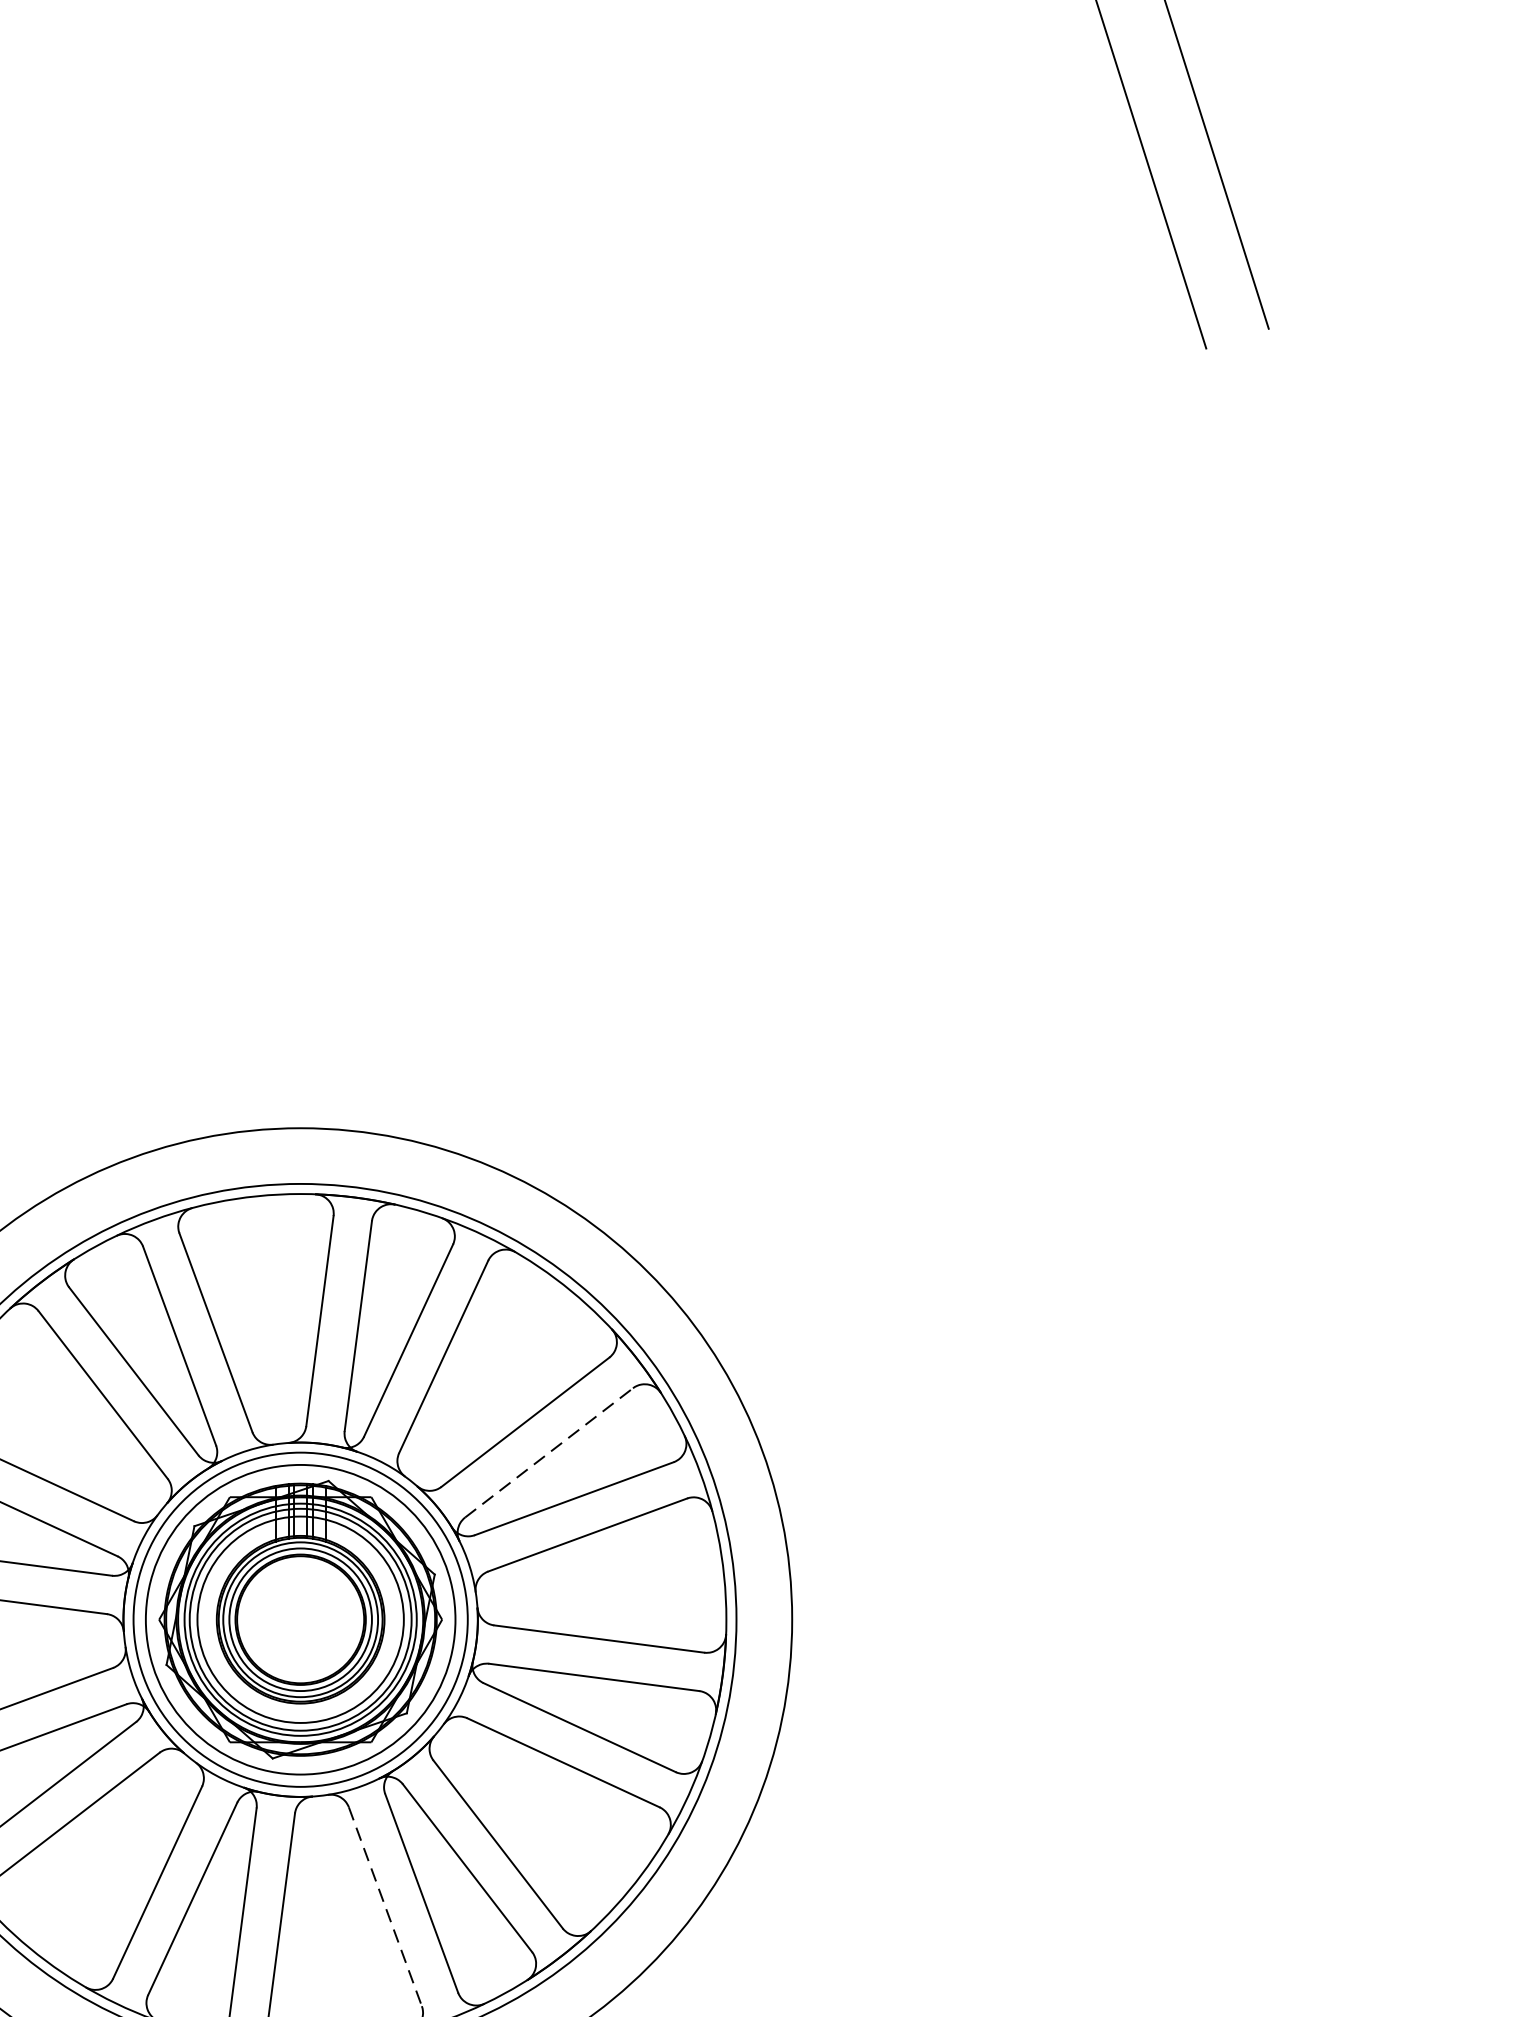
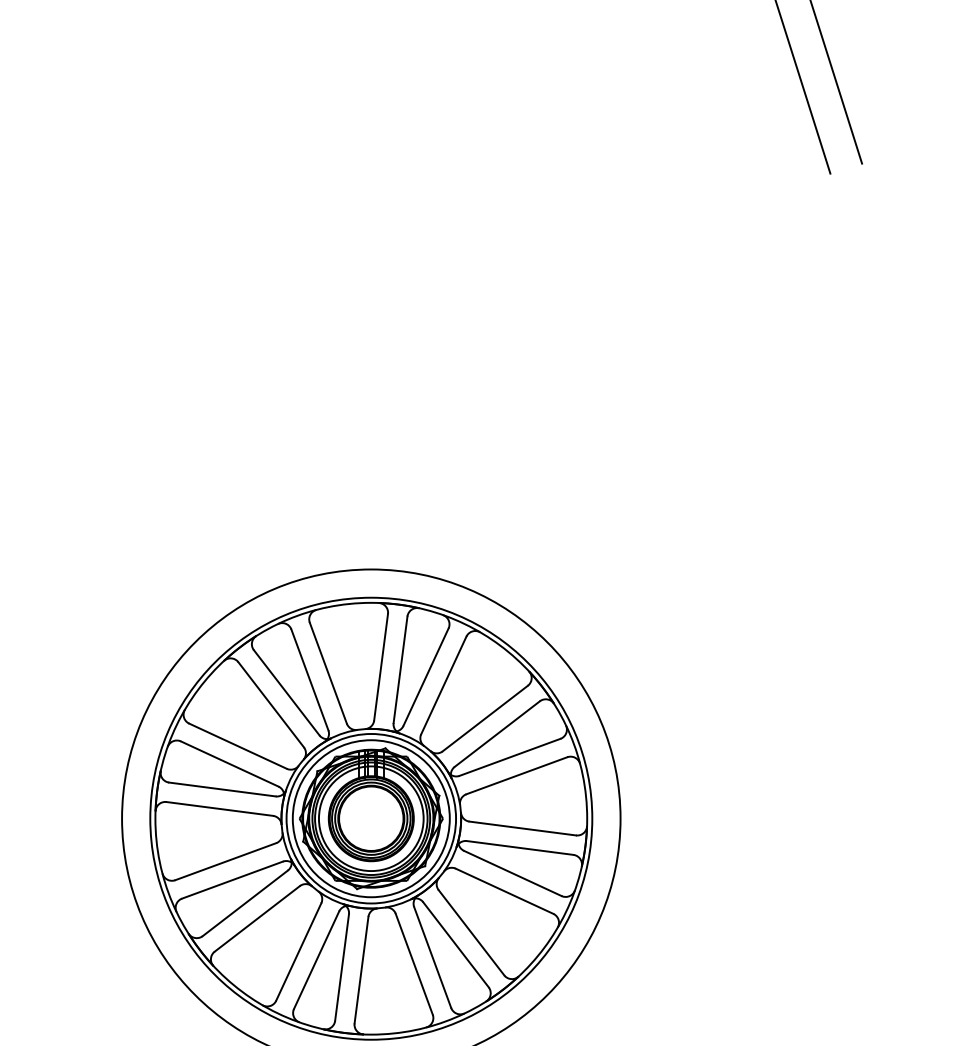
line: (549, 1453) -> (497, 734), dashed -> solid
line: (385, 1907) -> (414, 964), dashed -> solid

